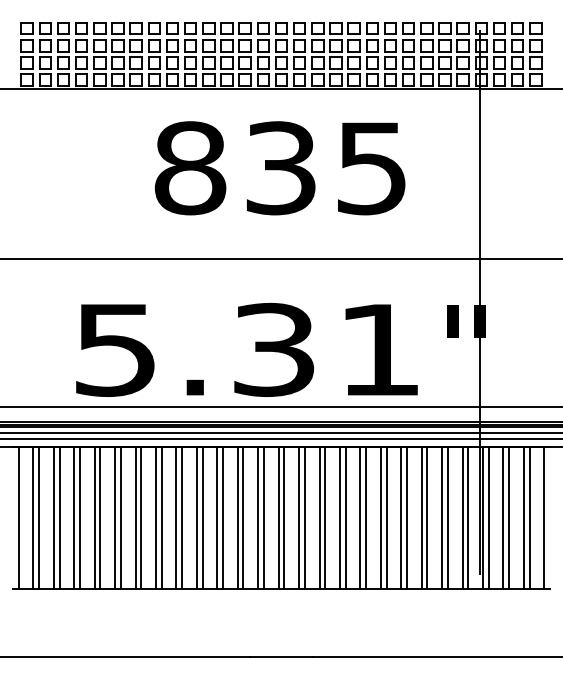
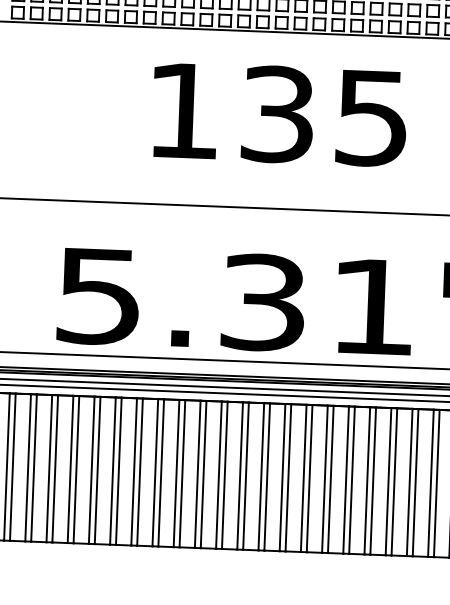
text: (190, 168) -> (183, 111), 835 -> 135

